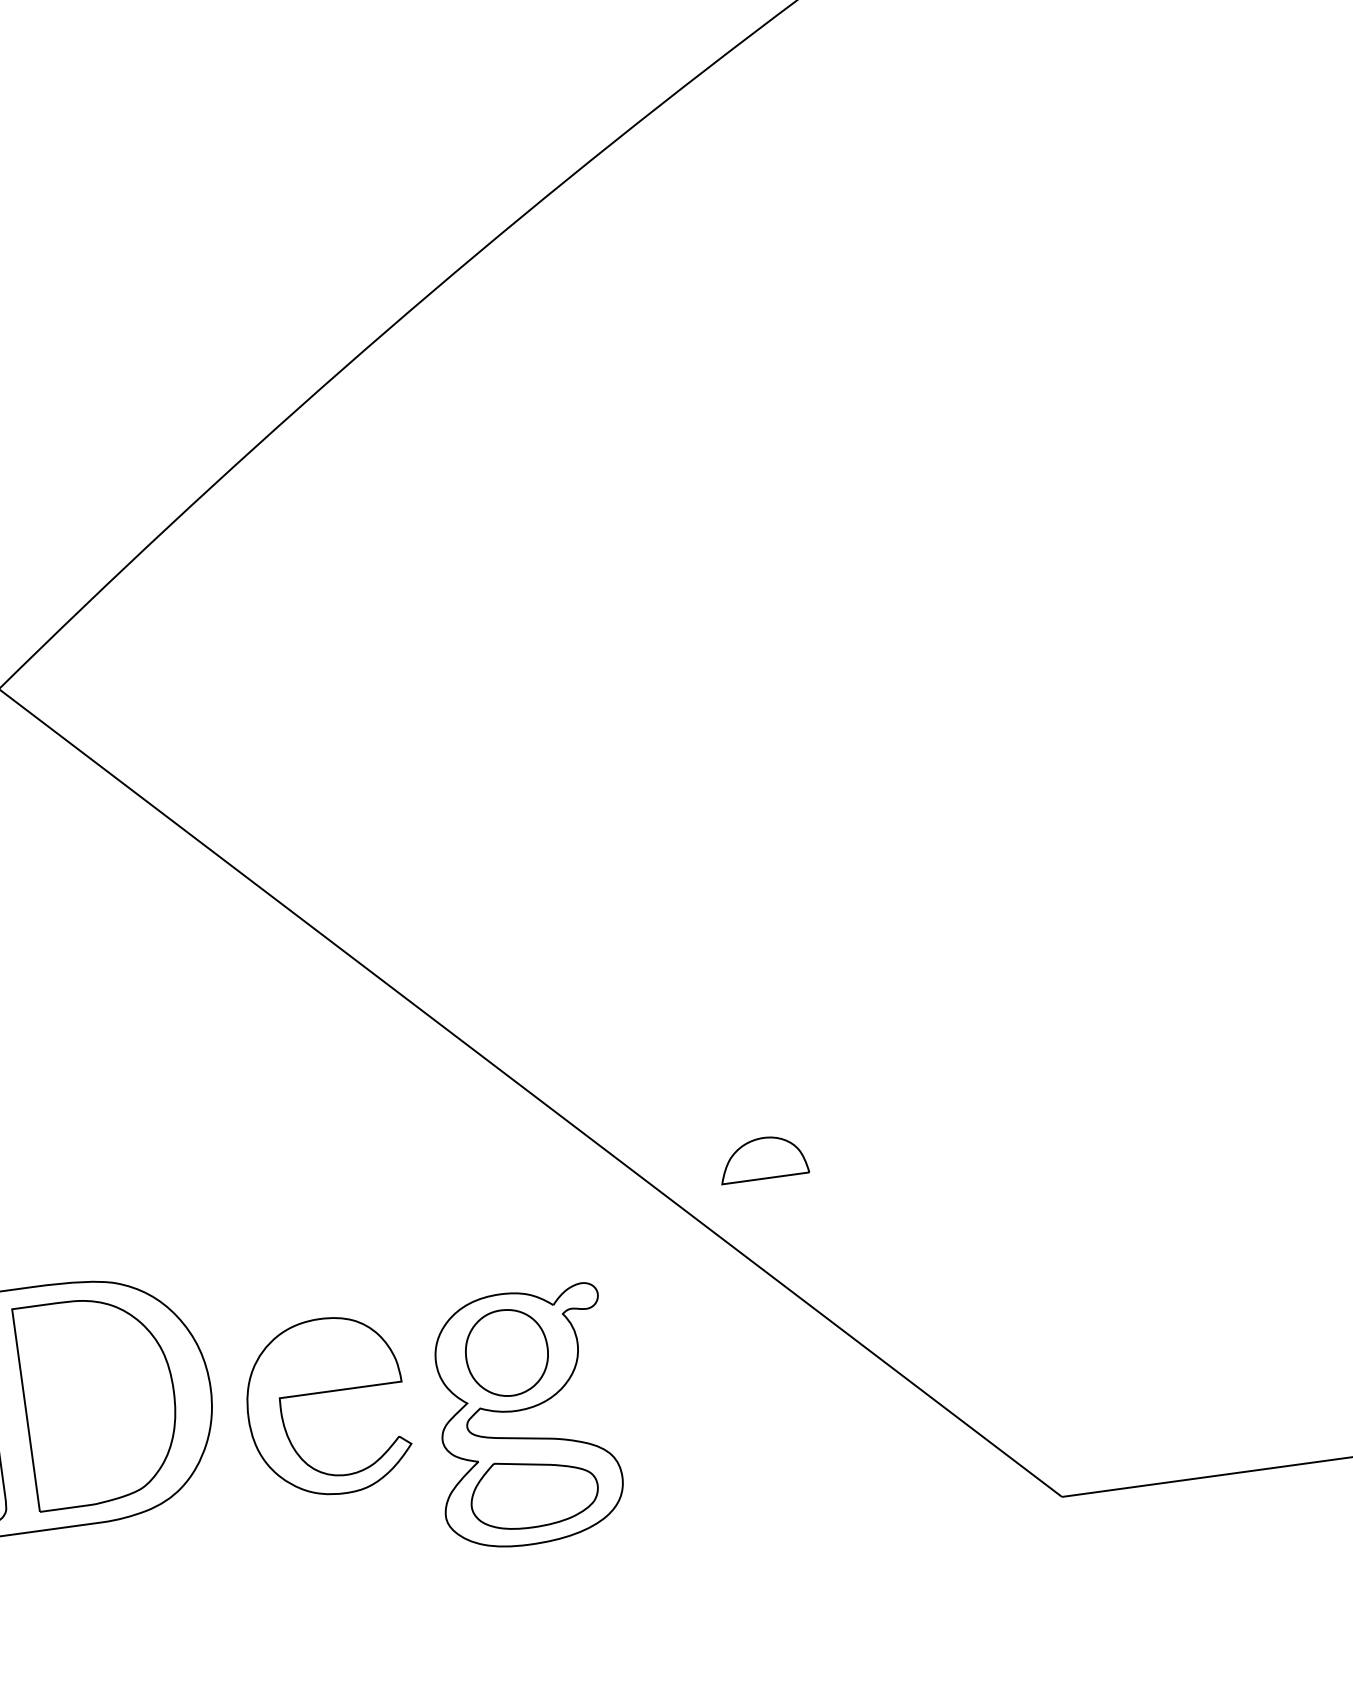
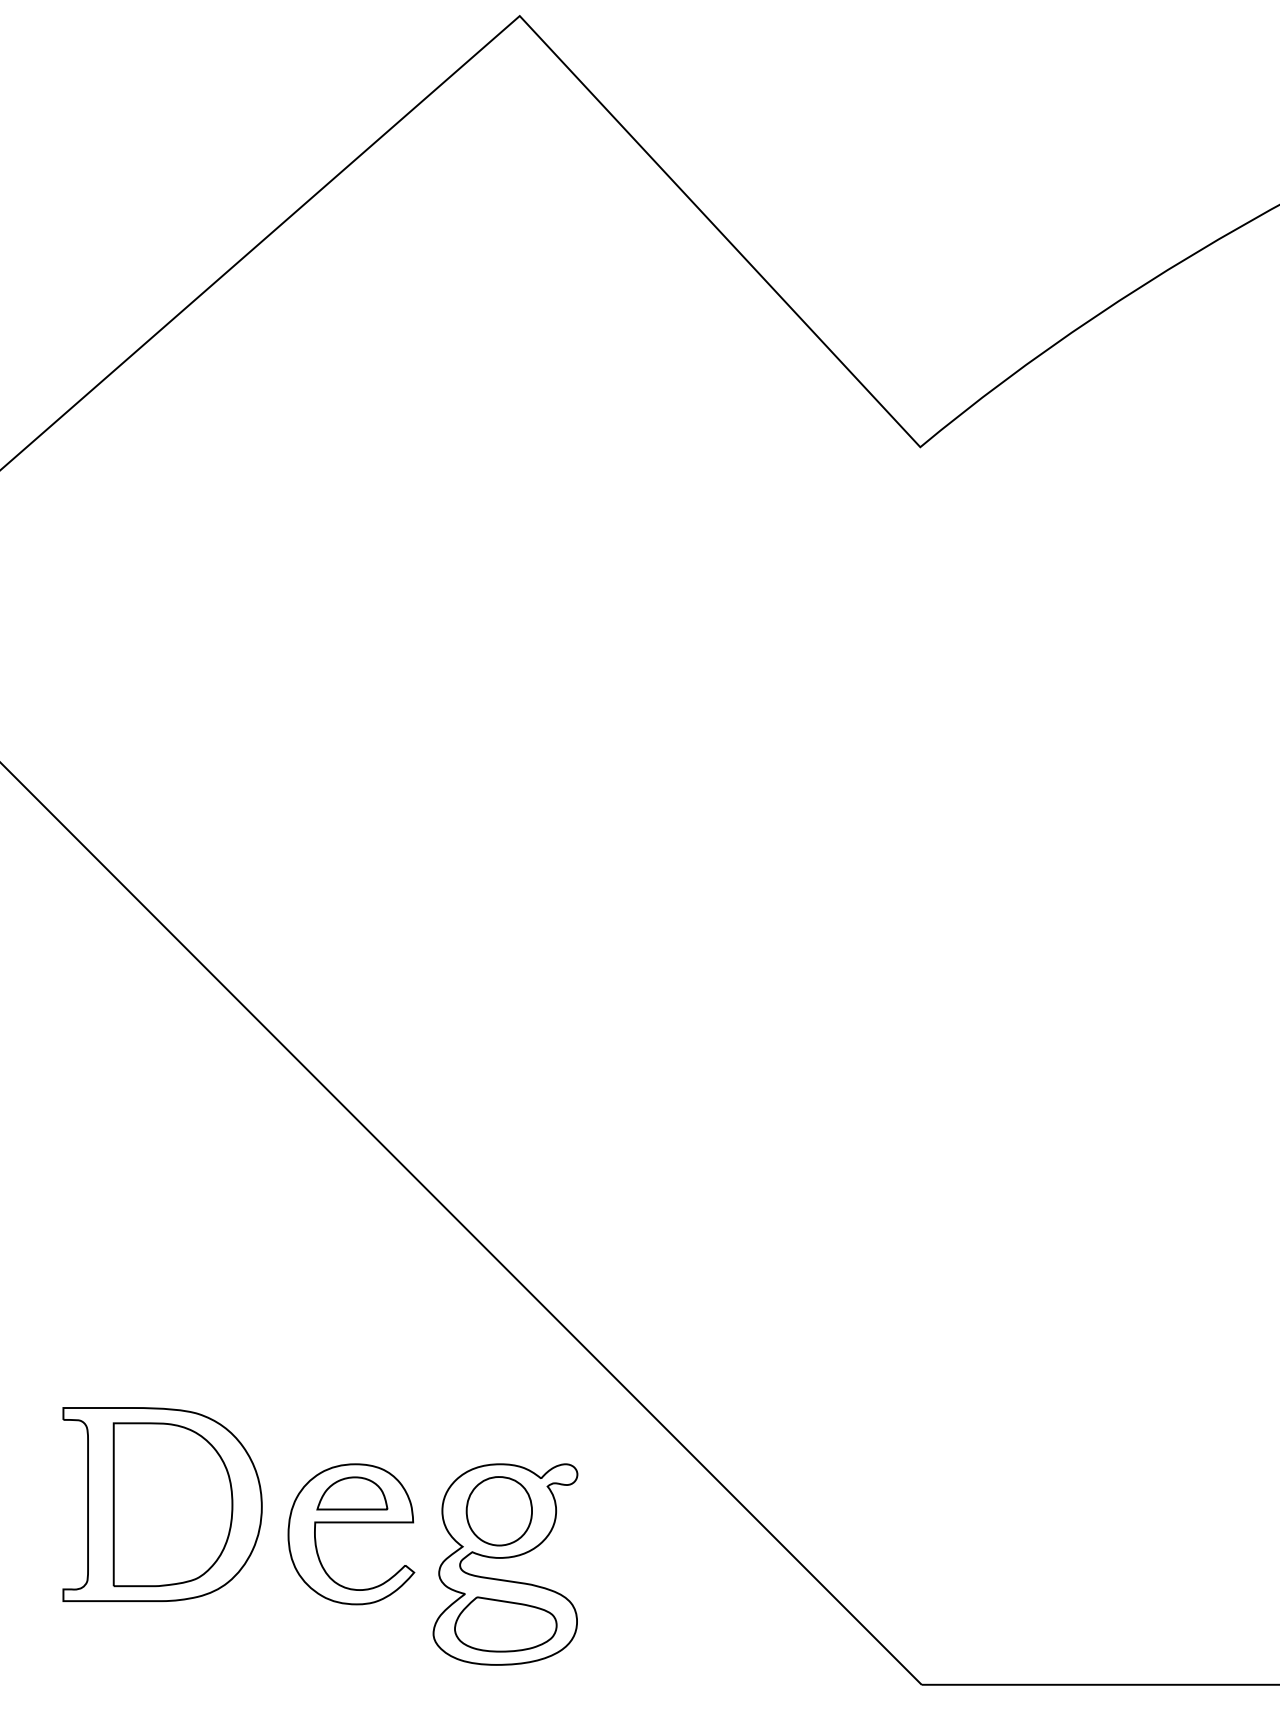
part: (763, 1158) -> (352, 1493), moved

